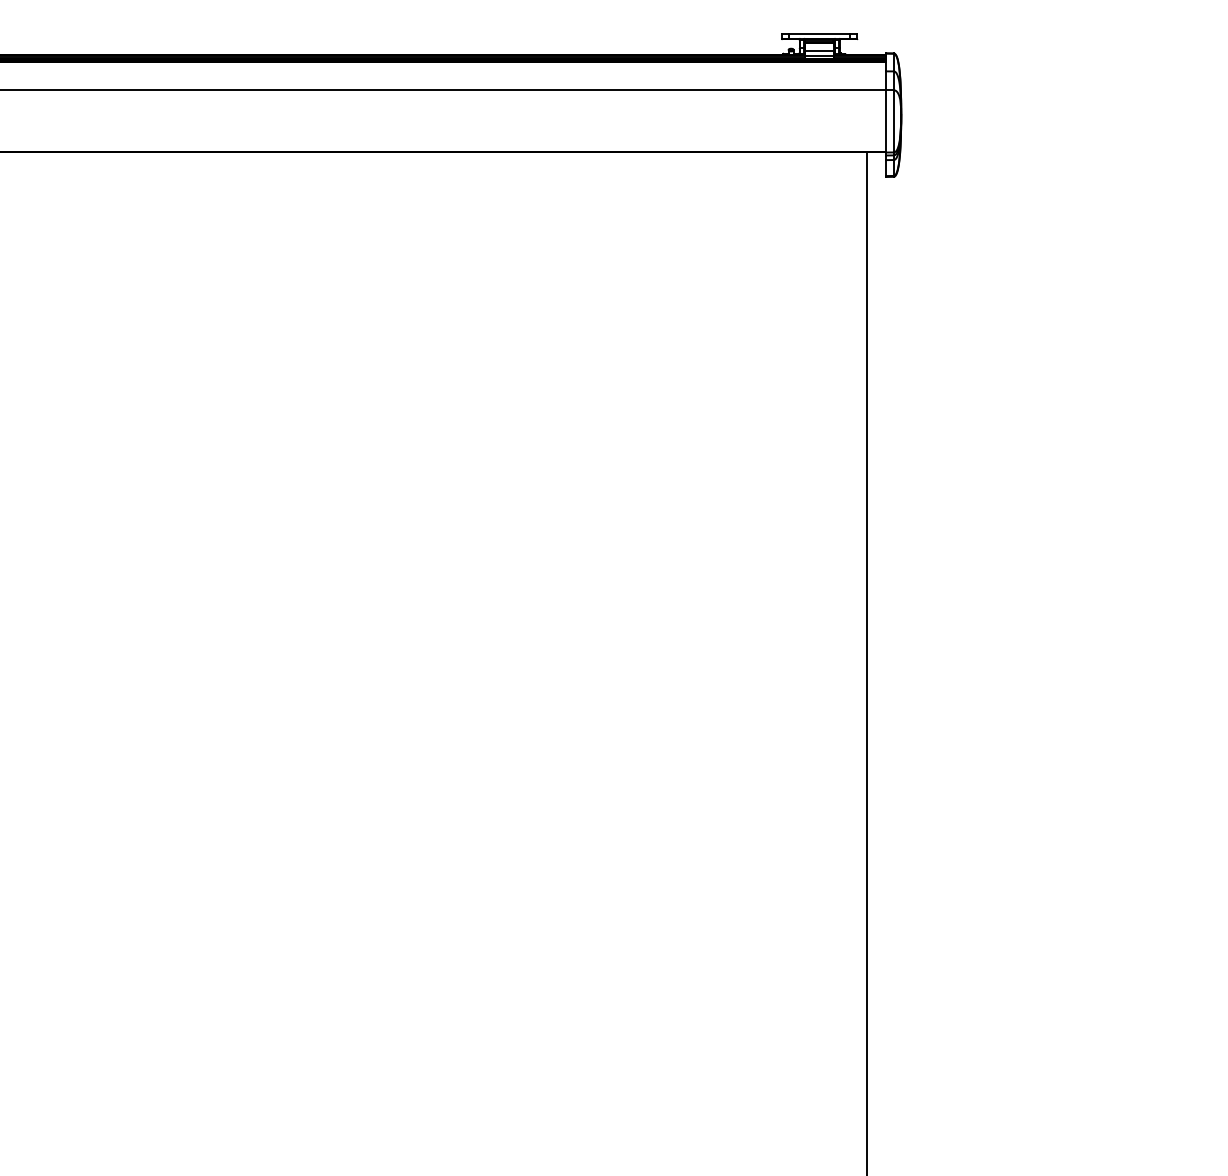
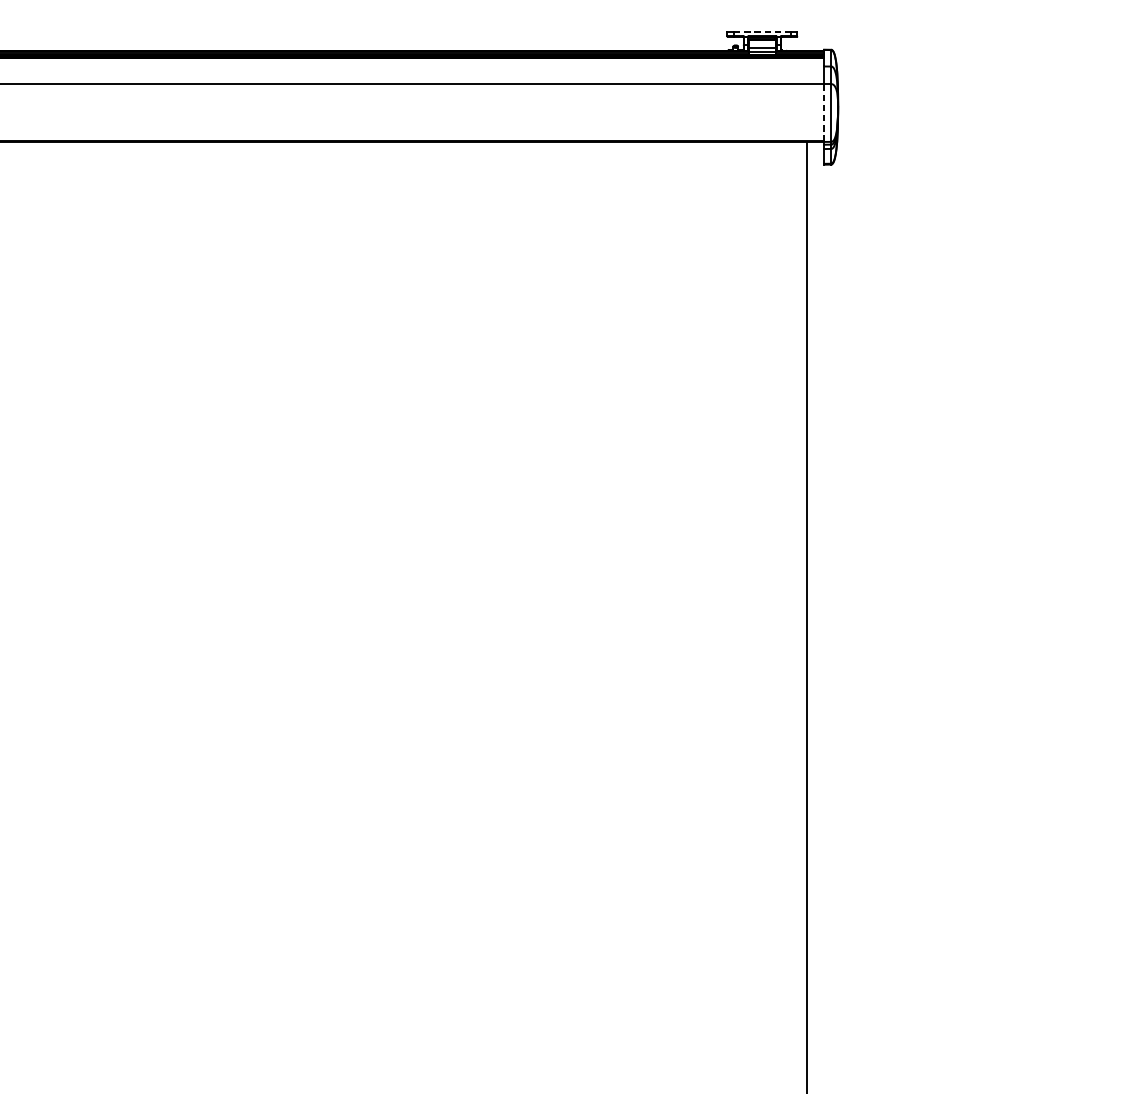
line: (819, 34) -> (762, 32), solid -> dashed
line: (886, 120) -> (824, 112), solid -> dashed

